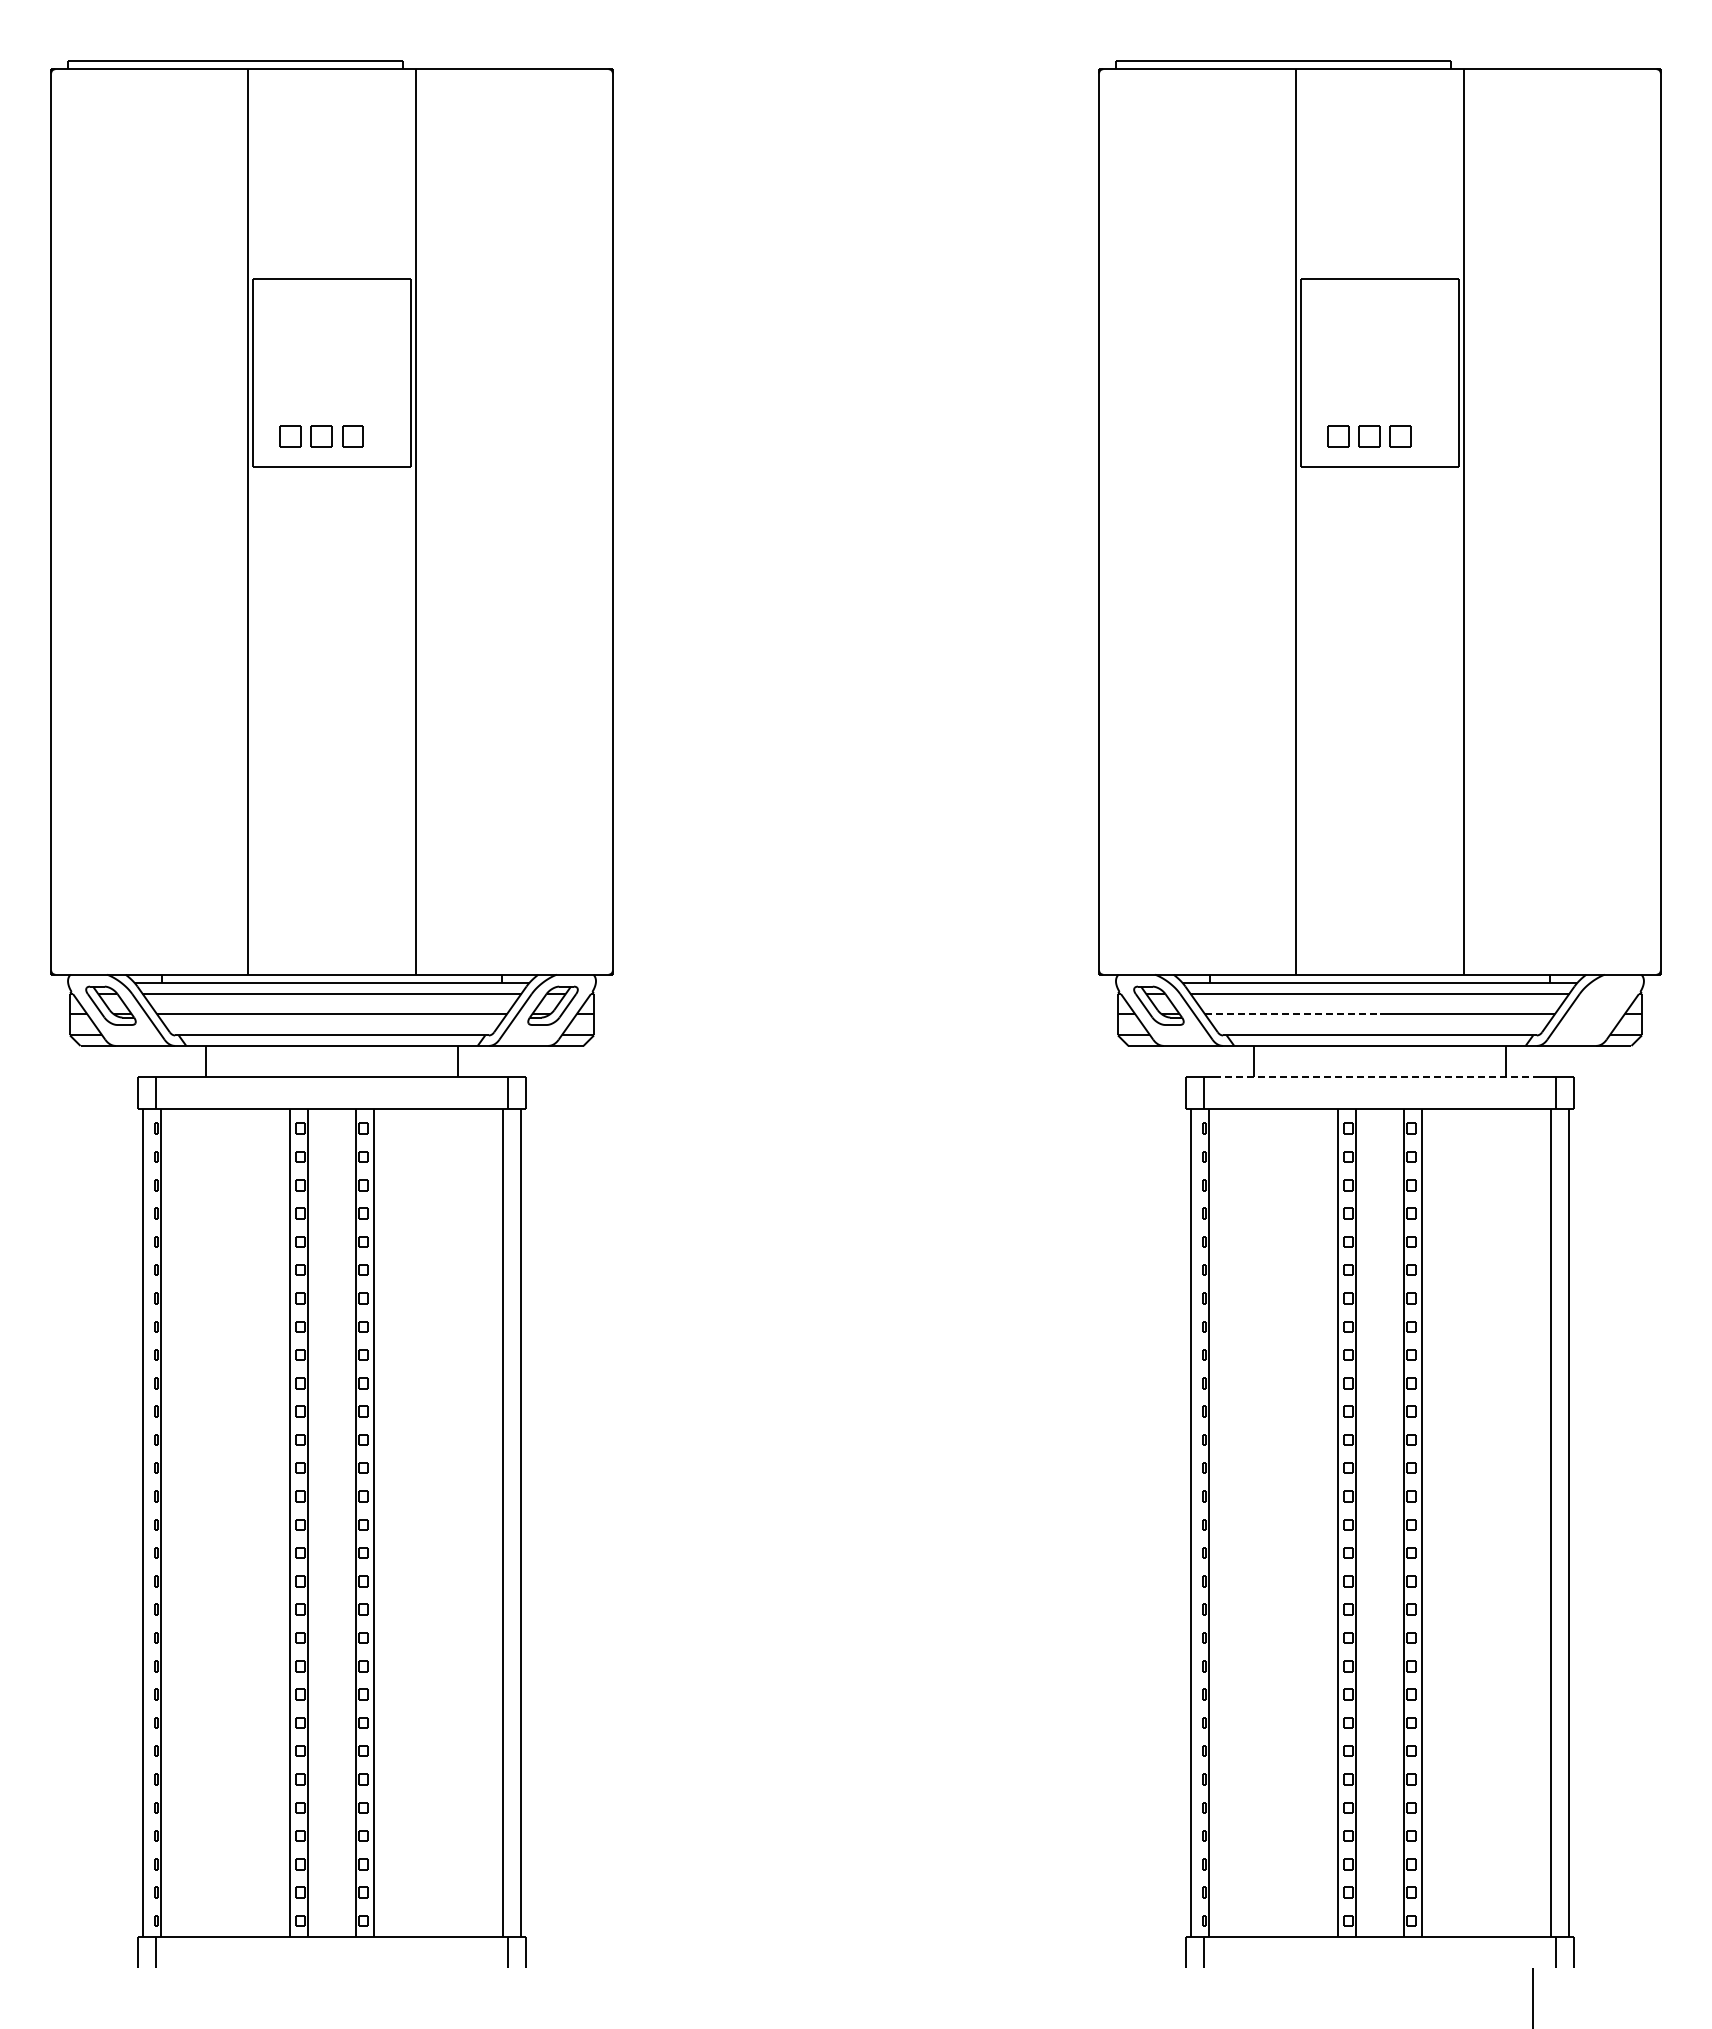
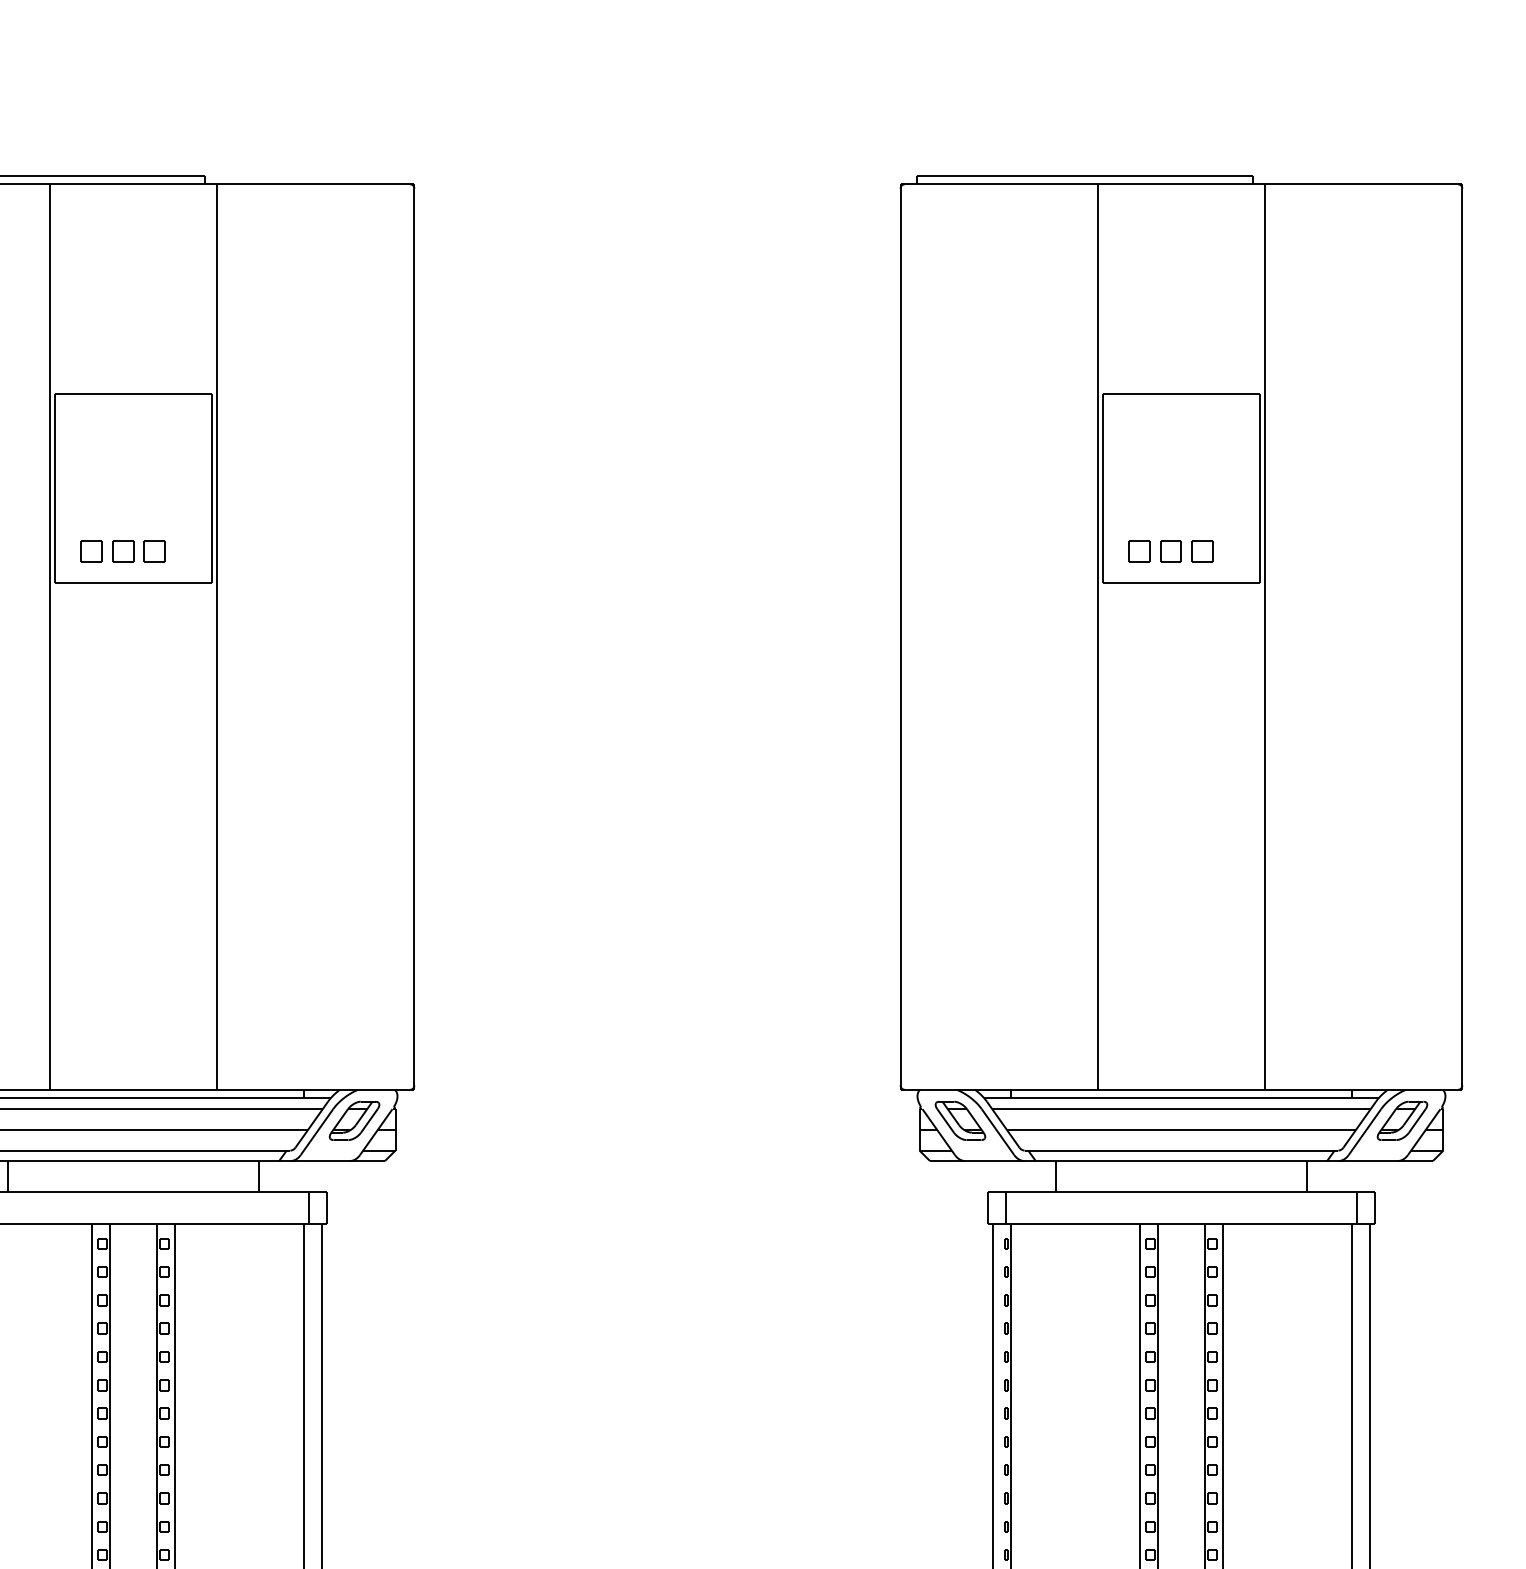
part: (1600, 1005) -> (1402, 1120), added
line: (1293, 1014) -> (1095, 1129), dashed -> solid
line: (1379, 1077) -> (1181, 1192), dashed -> solid

